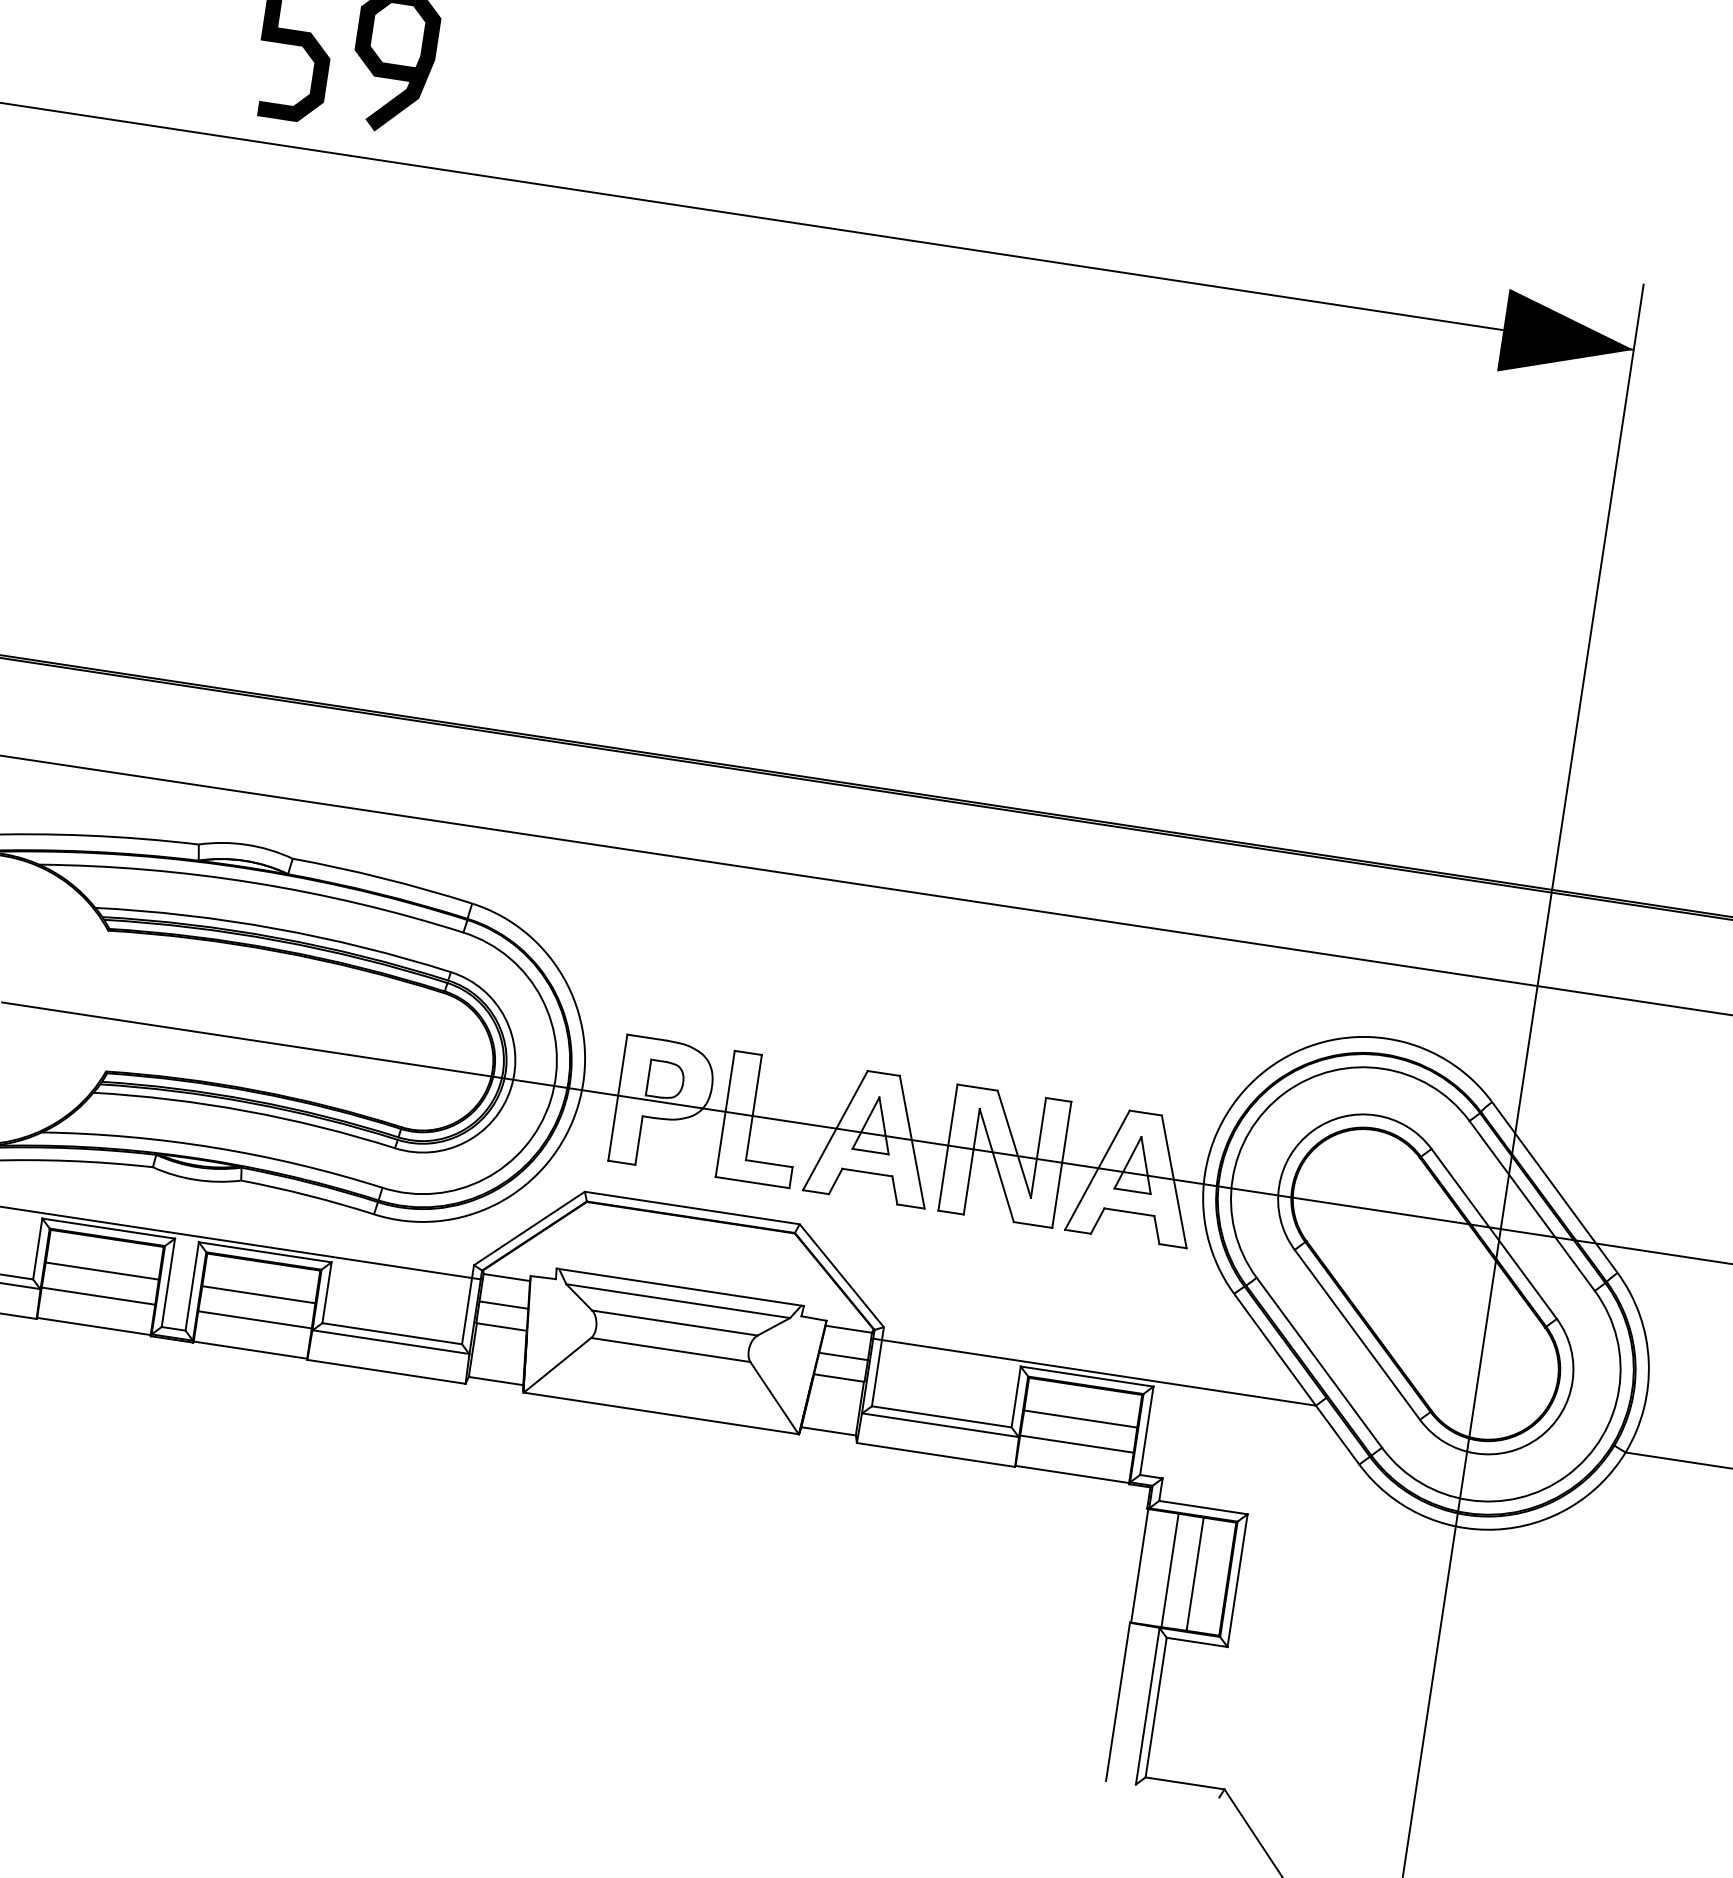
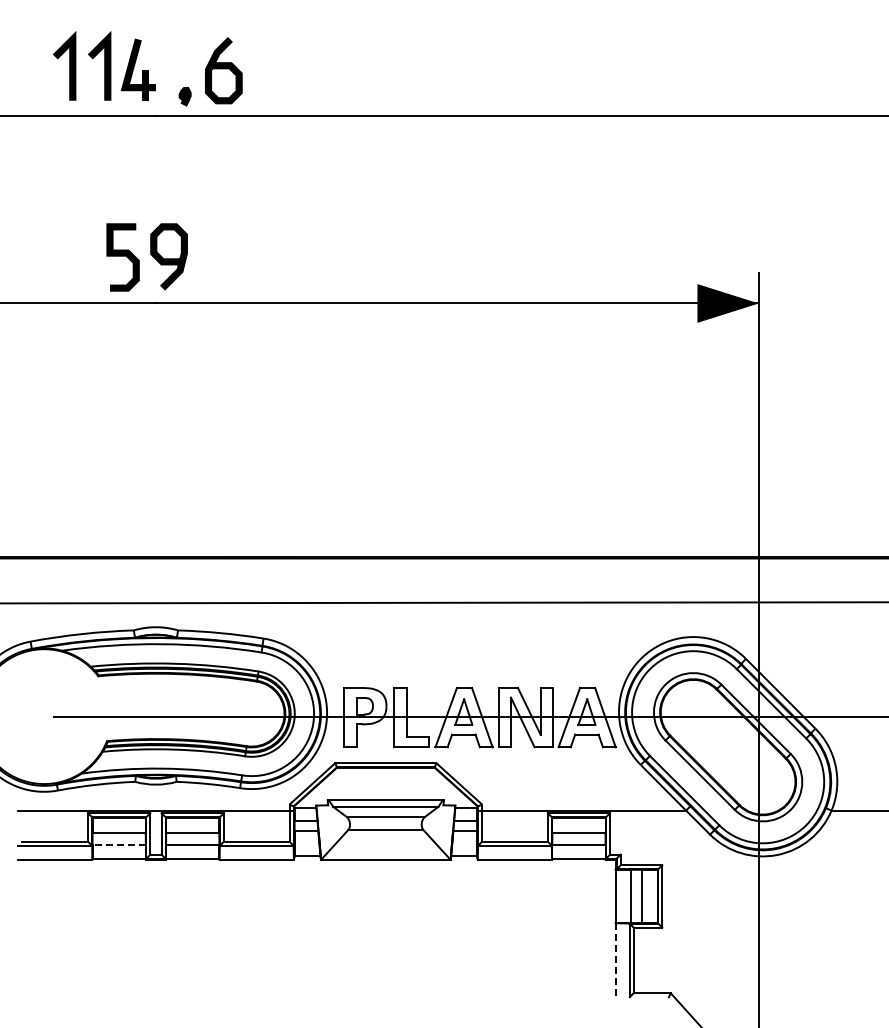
line: (99, 1295) -> (119, 844), solid -> dashed
line: (1117, 1701) -> (615, 960), solid -> dashed

